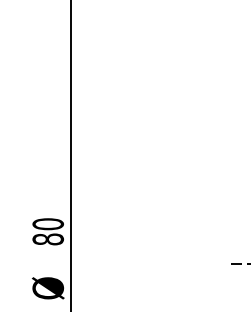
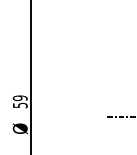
text: (46, 231) -> (19, 101), 80 -> 59

